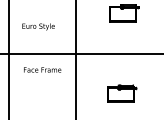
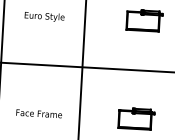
text: (38, 26) -> (44, 16), moved
text: (42, 69) -> (39, 113), moved

